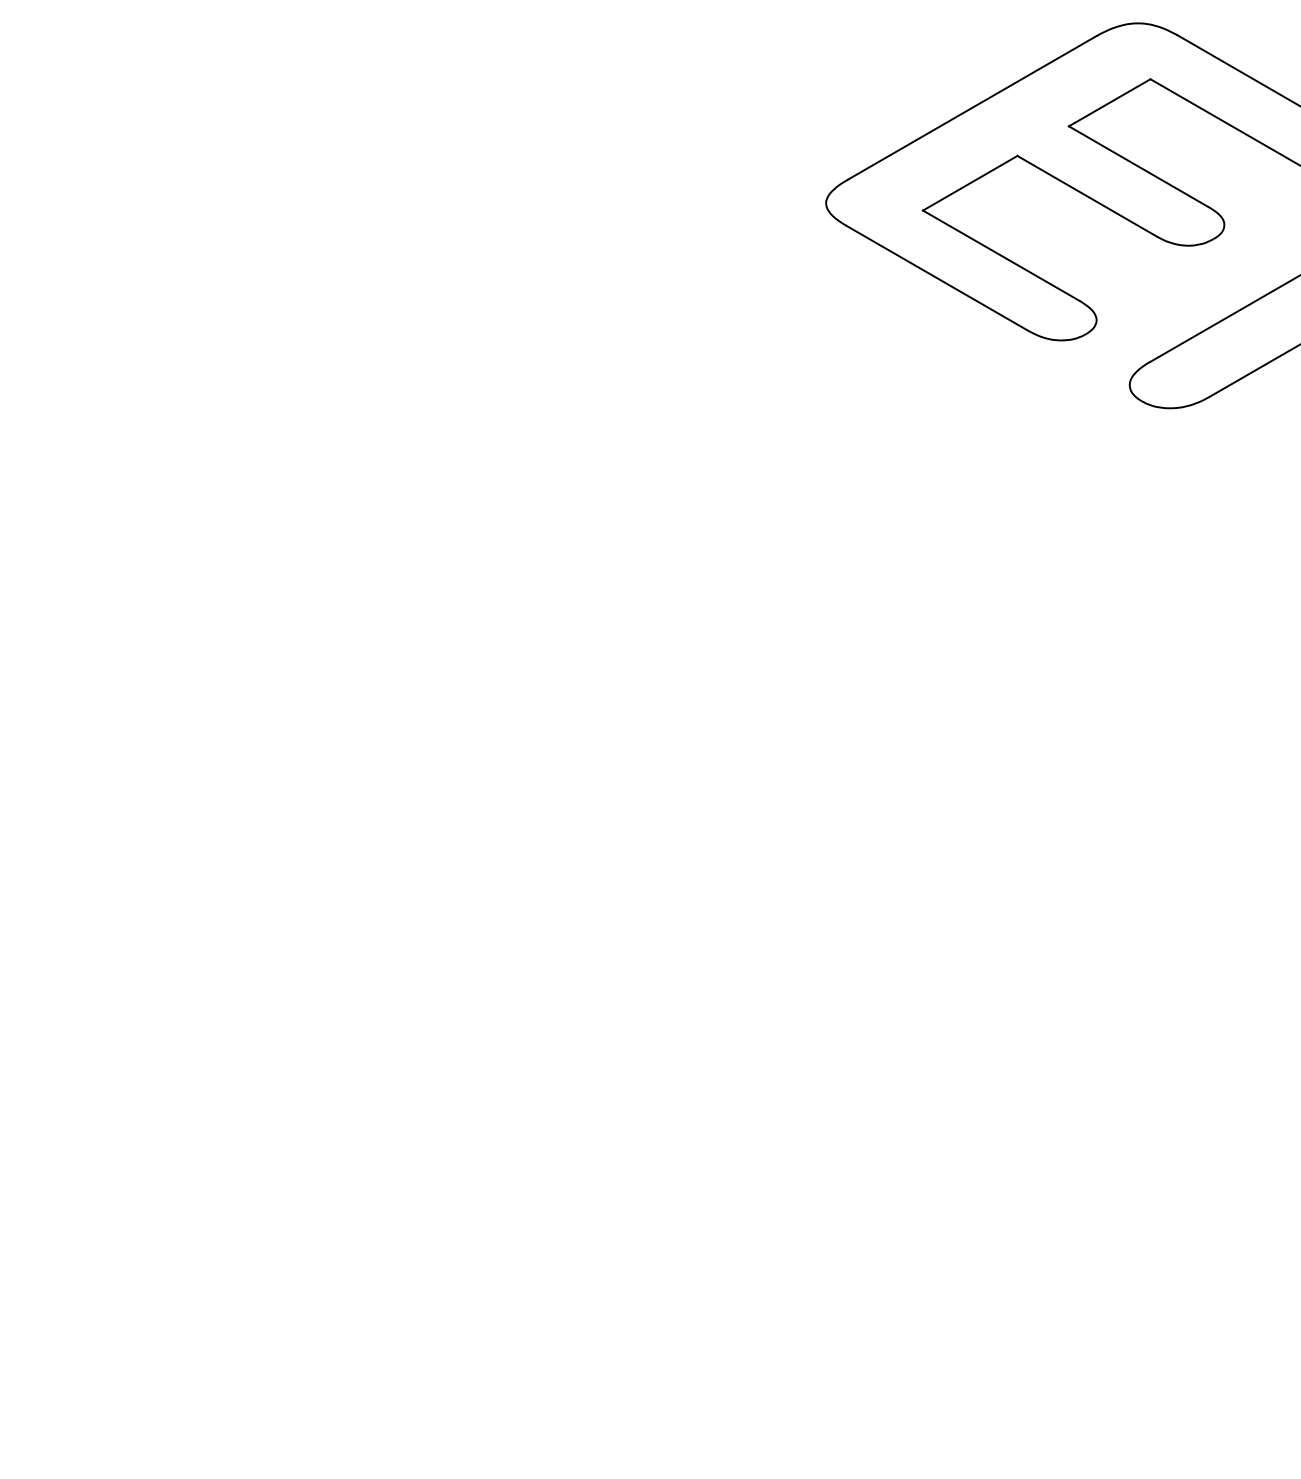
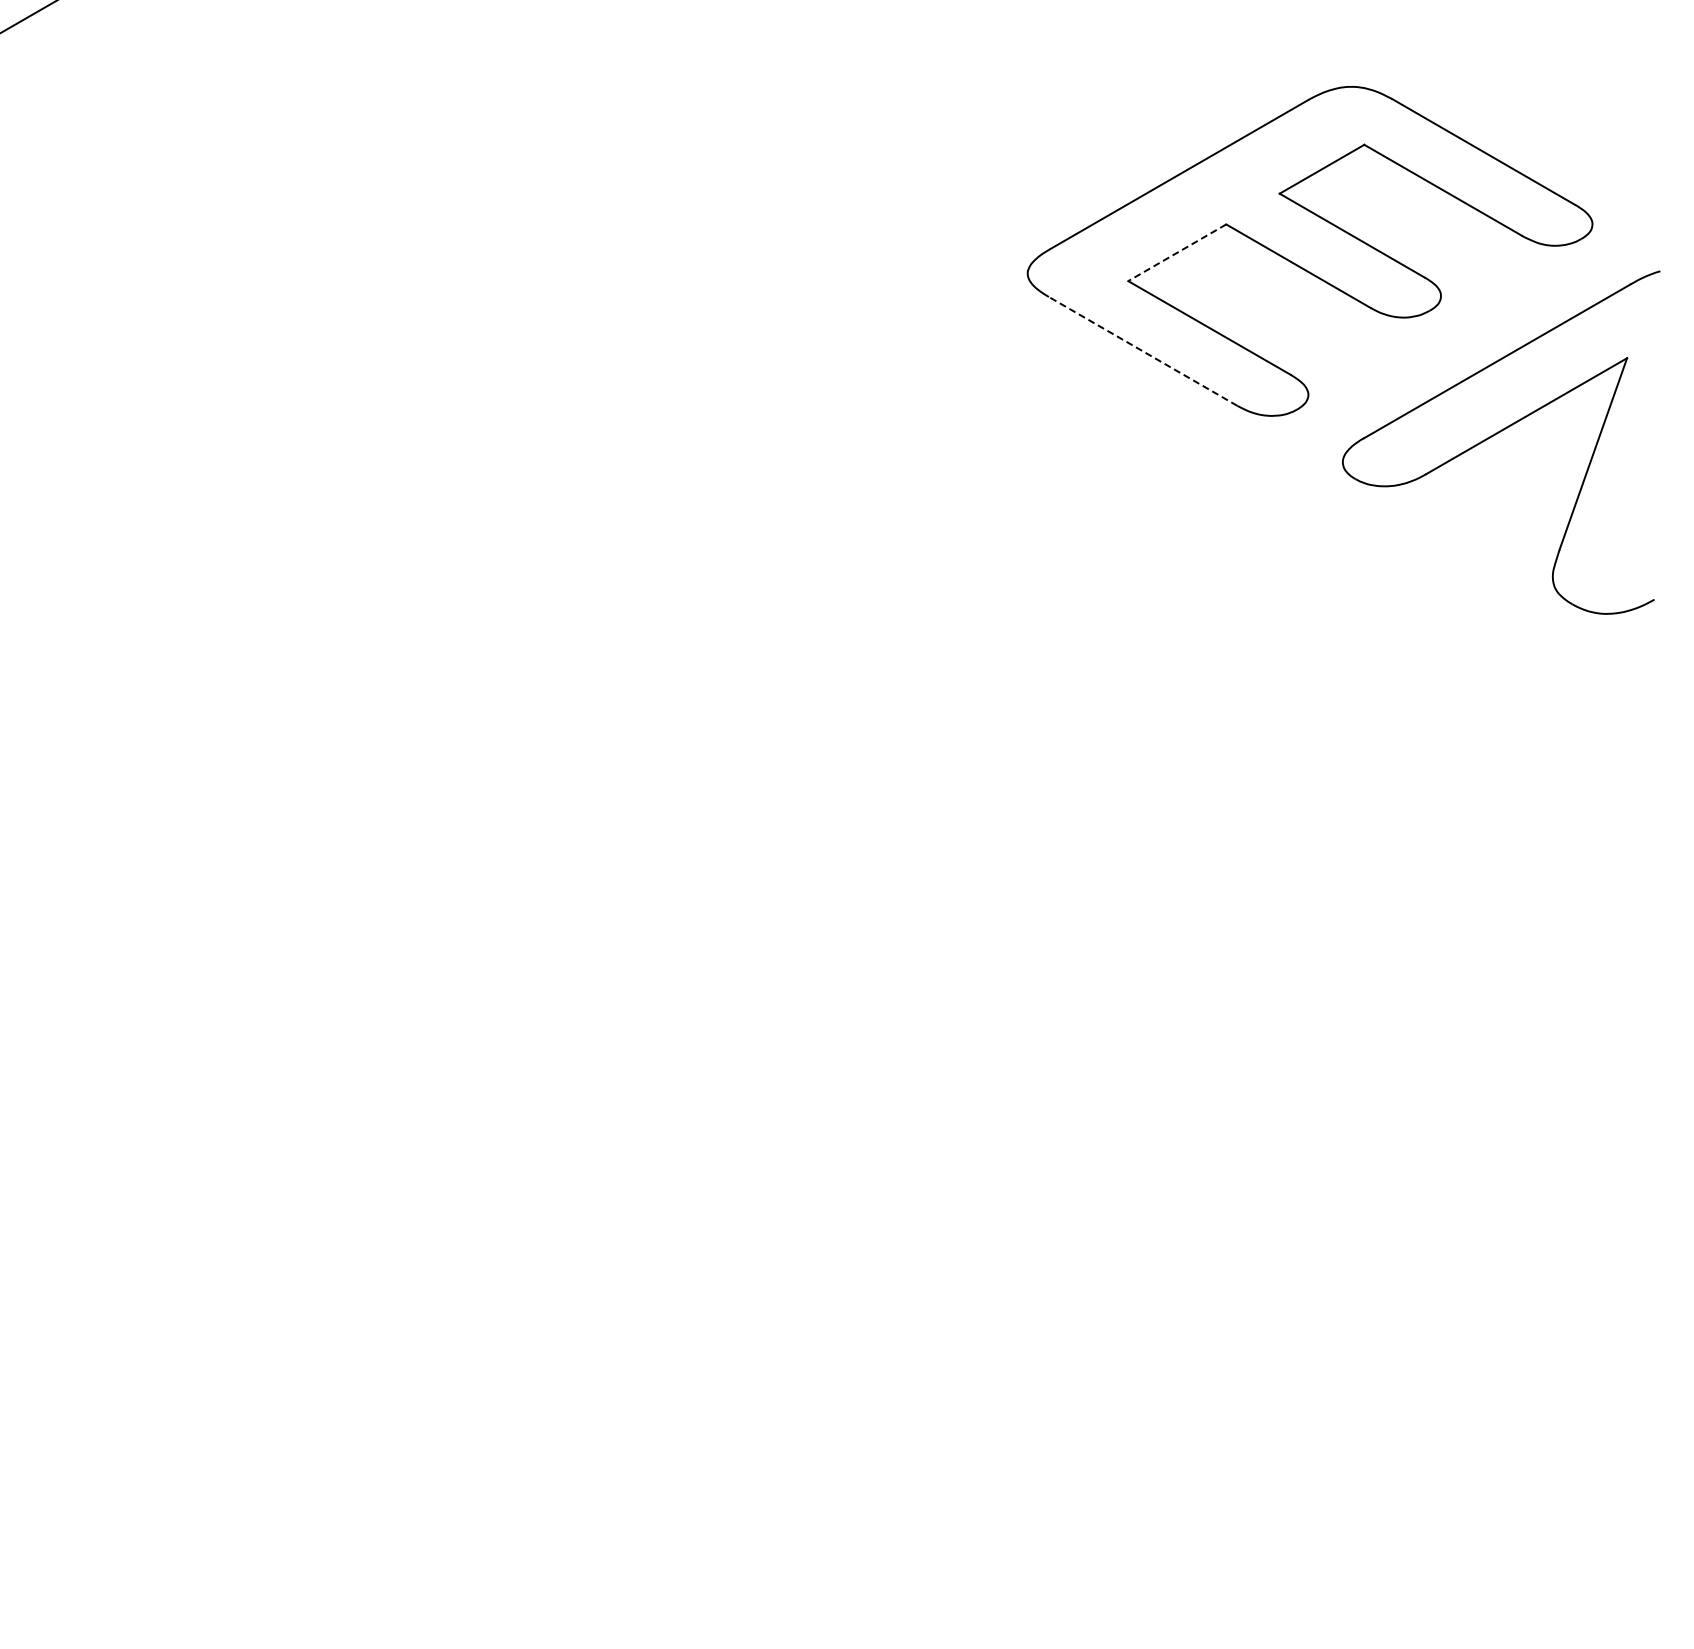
line: (970, 182) -> (1177, 252), solid -> dashed
line: (937, 278) -> (1143, 351), solid -> dashed

